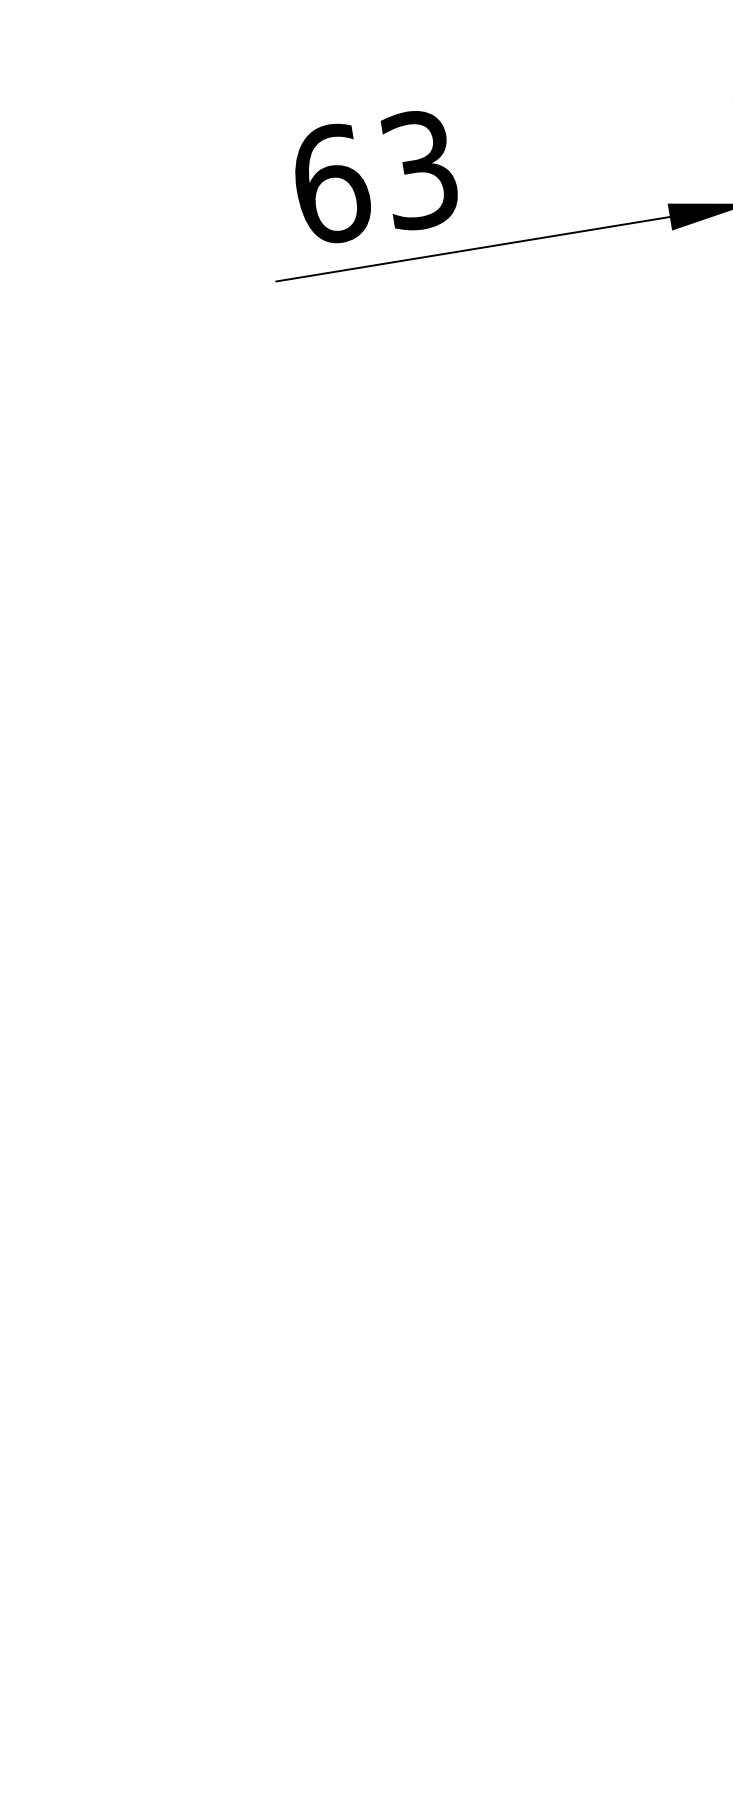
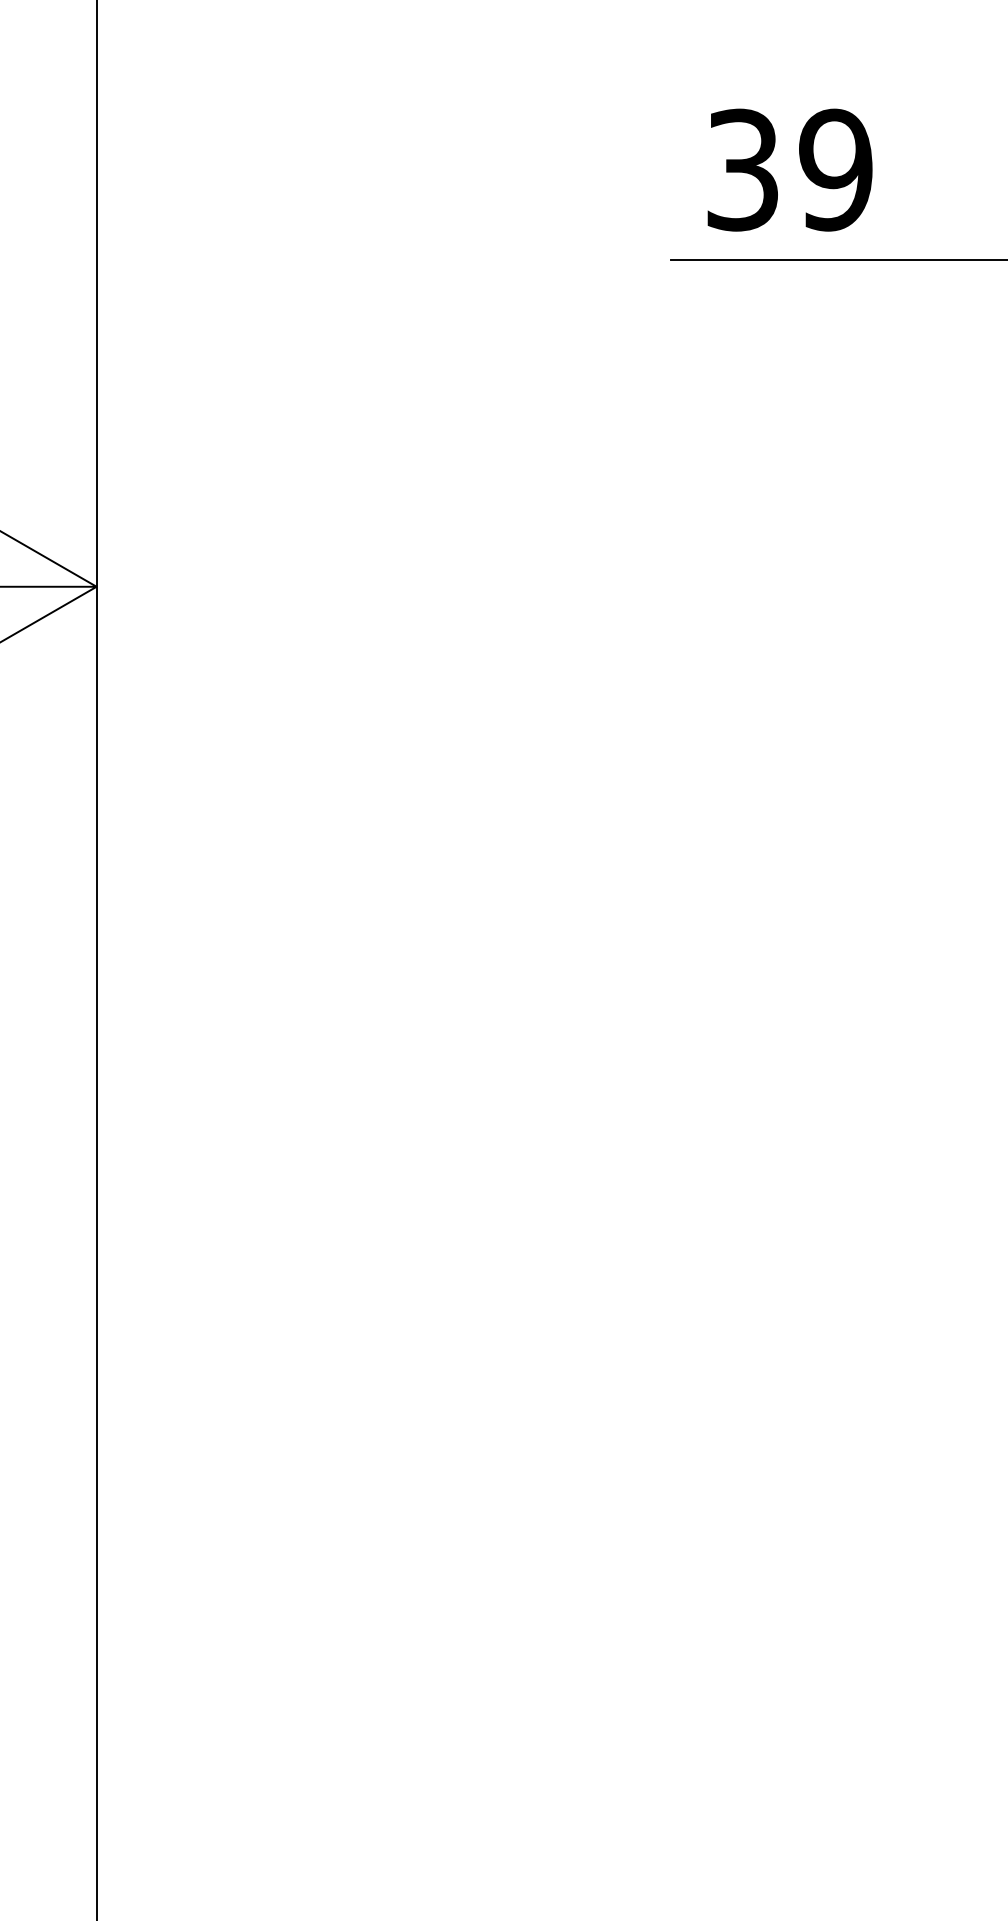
text: (375, 176) -> (789, 169), 63 -> 39

